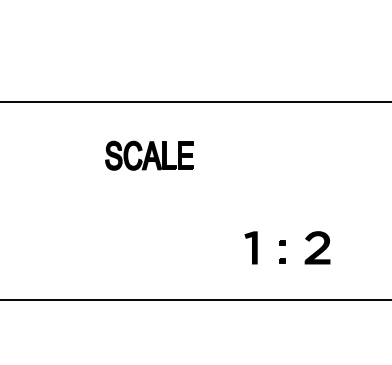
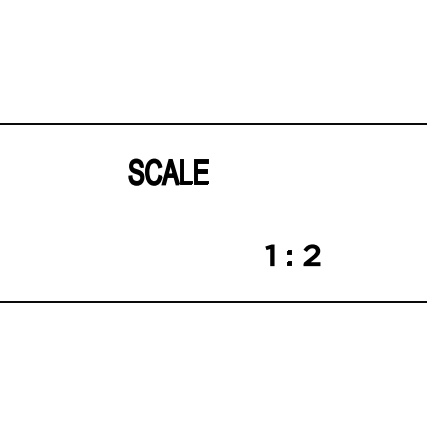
part: (286, 248) -> (292, 255), size x0.7

